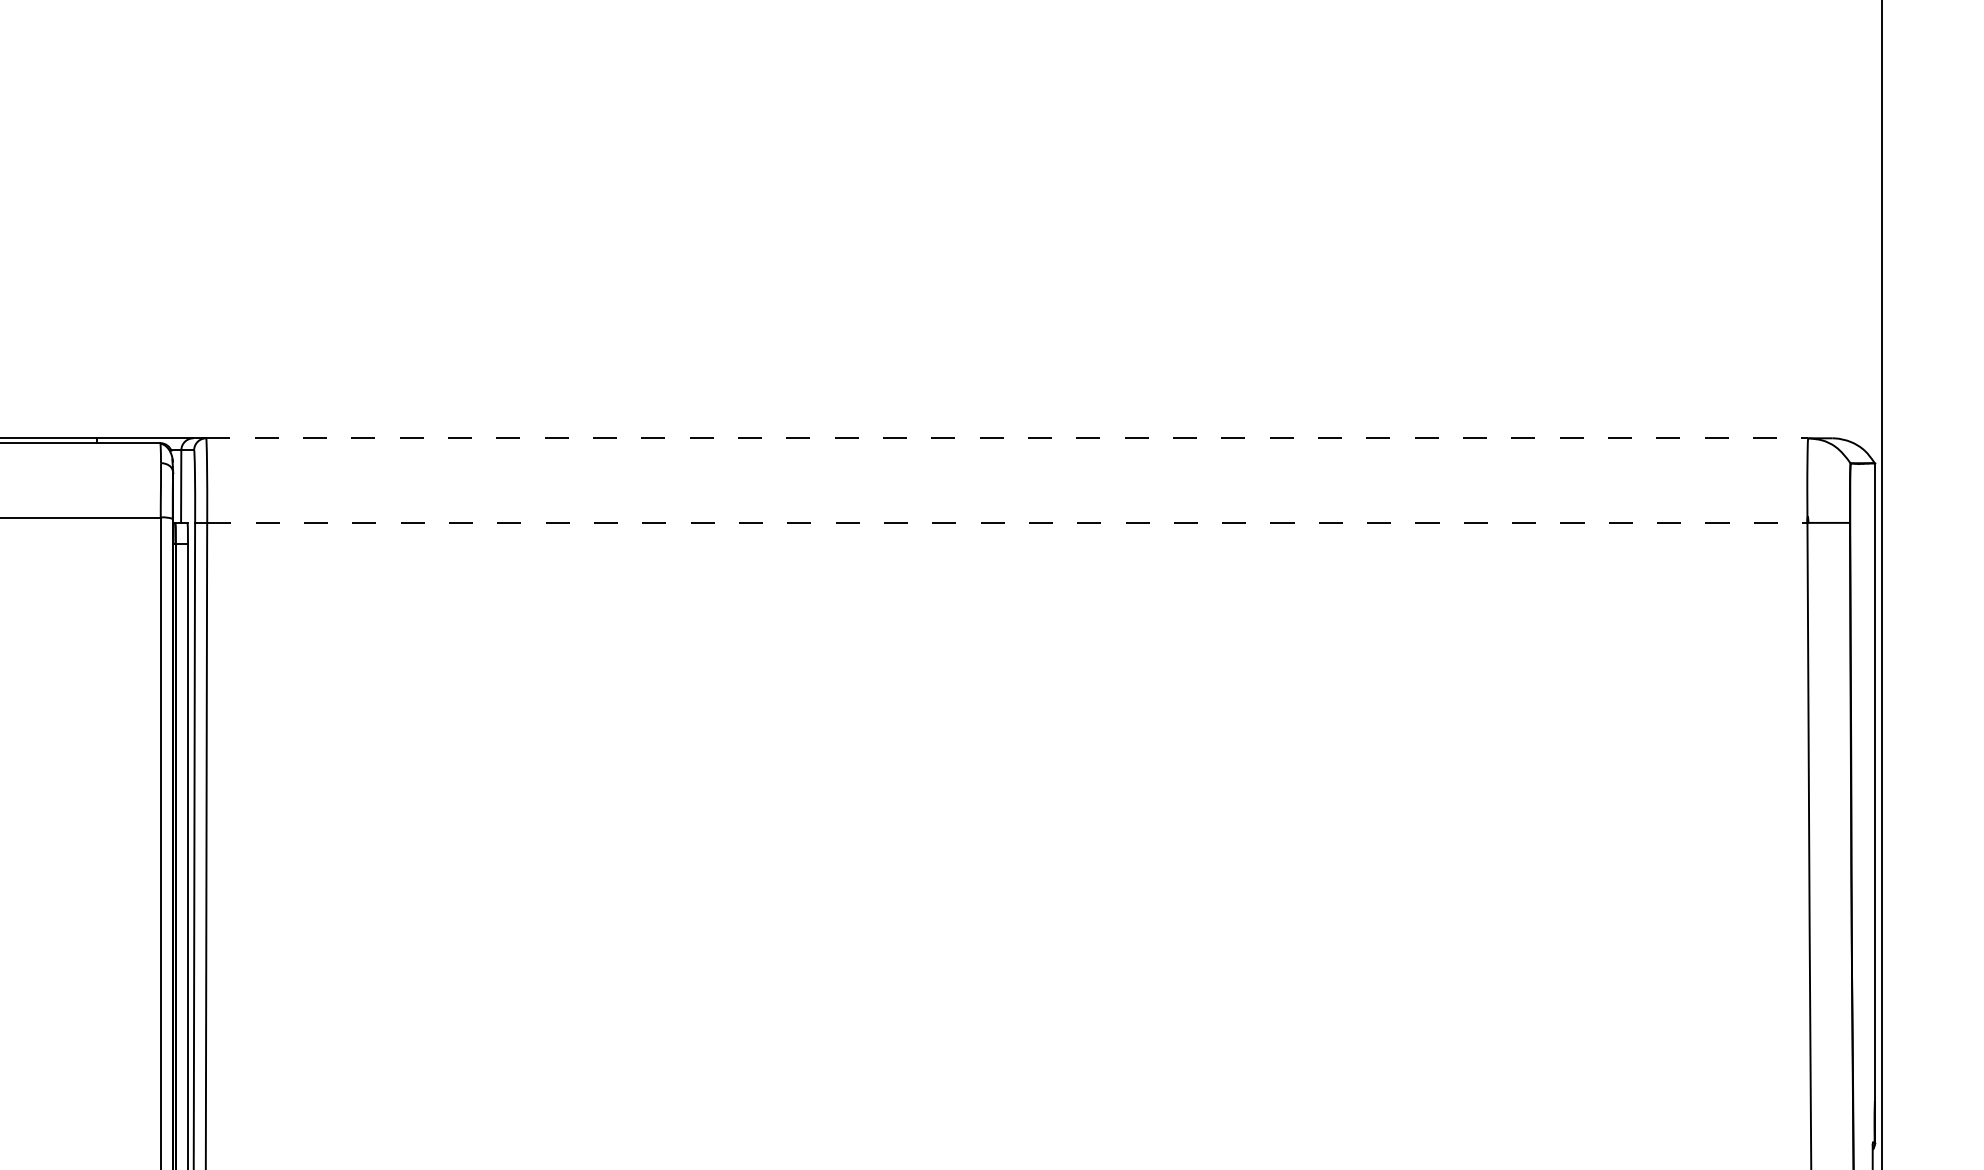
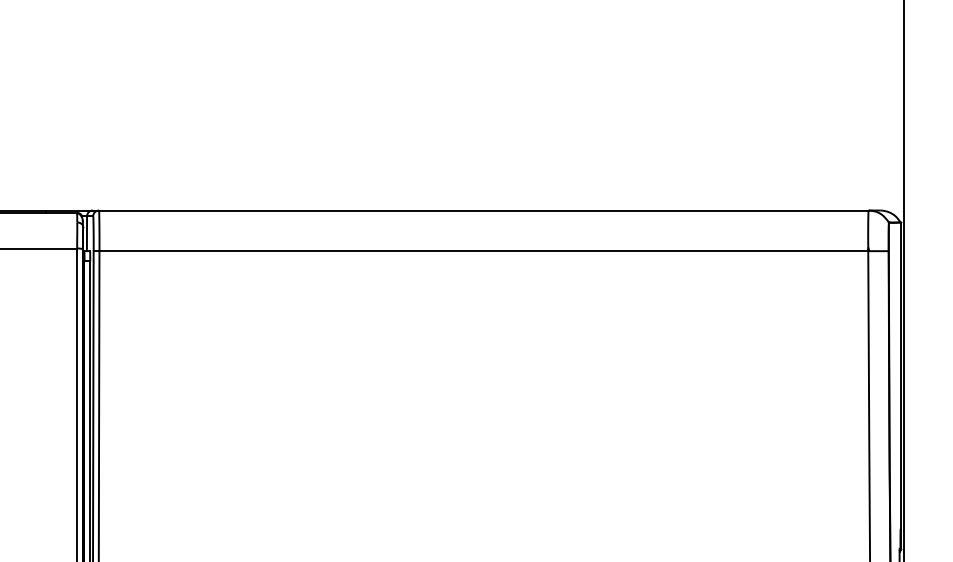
line: (1006, 438) -> (483, 210), dashed -> solid
line: (1008, 523) -> (484, 251), dashed -> solid

